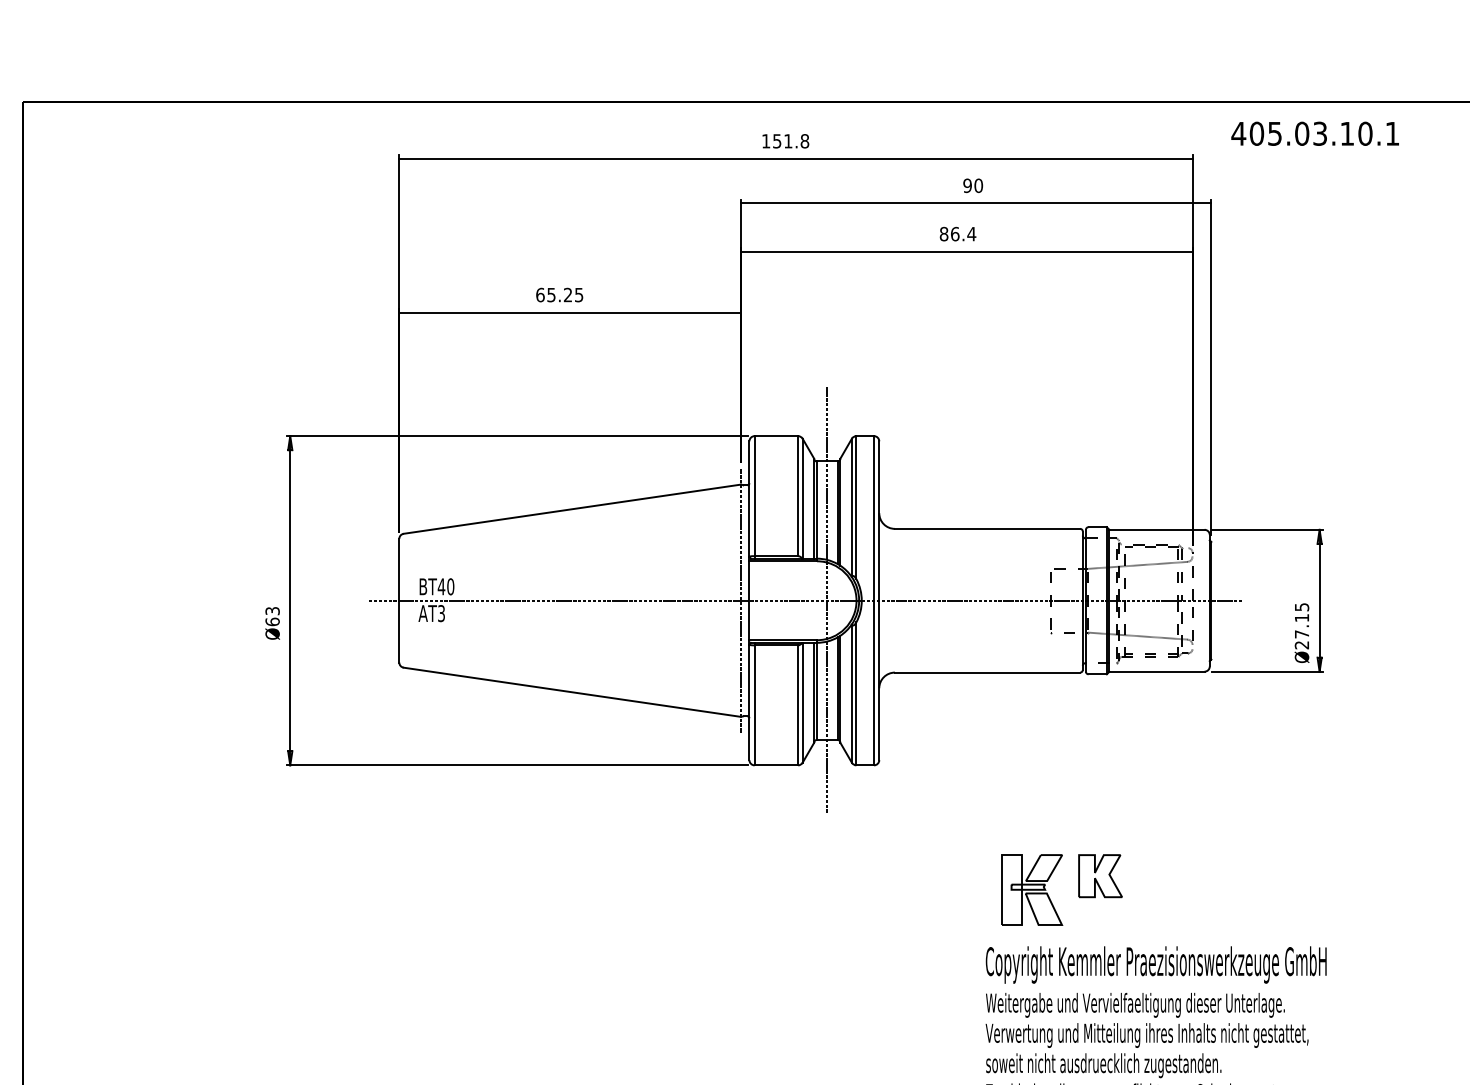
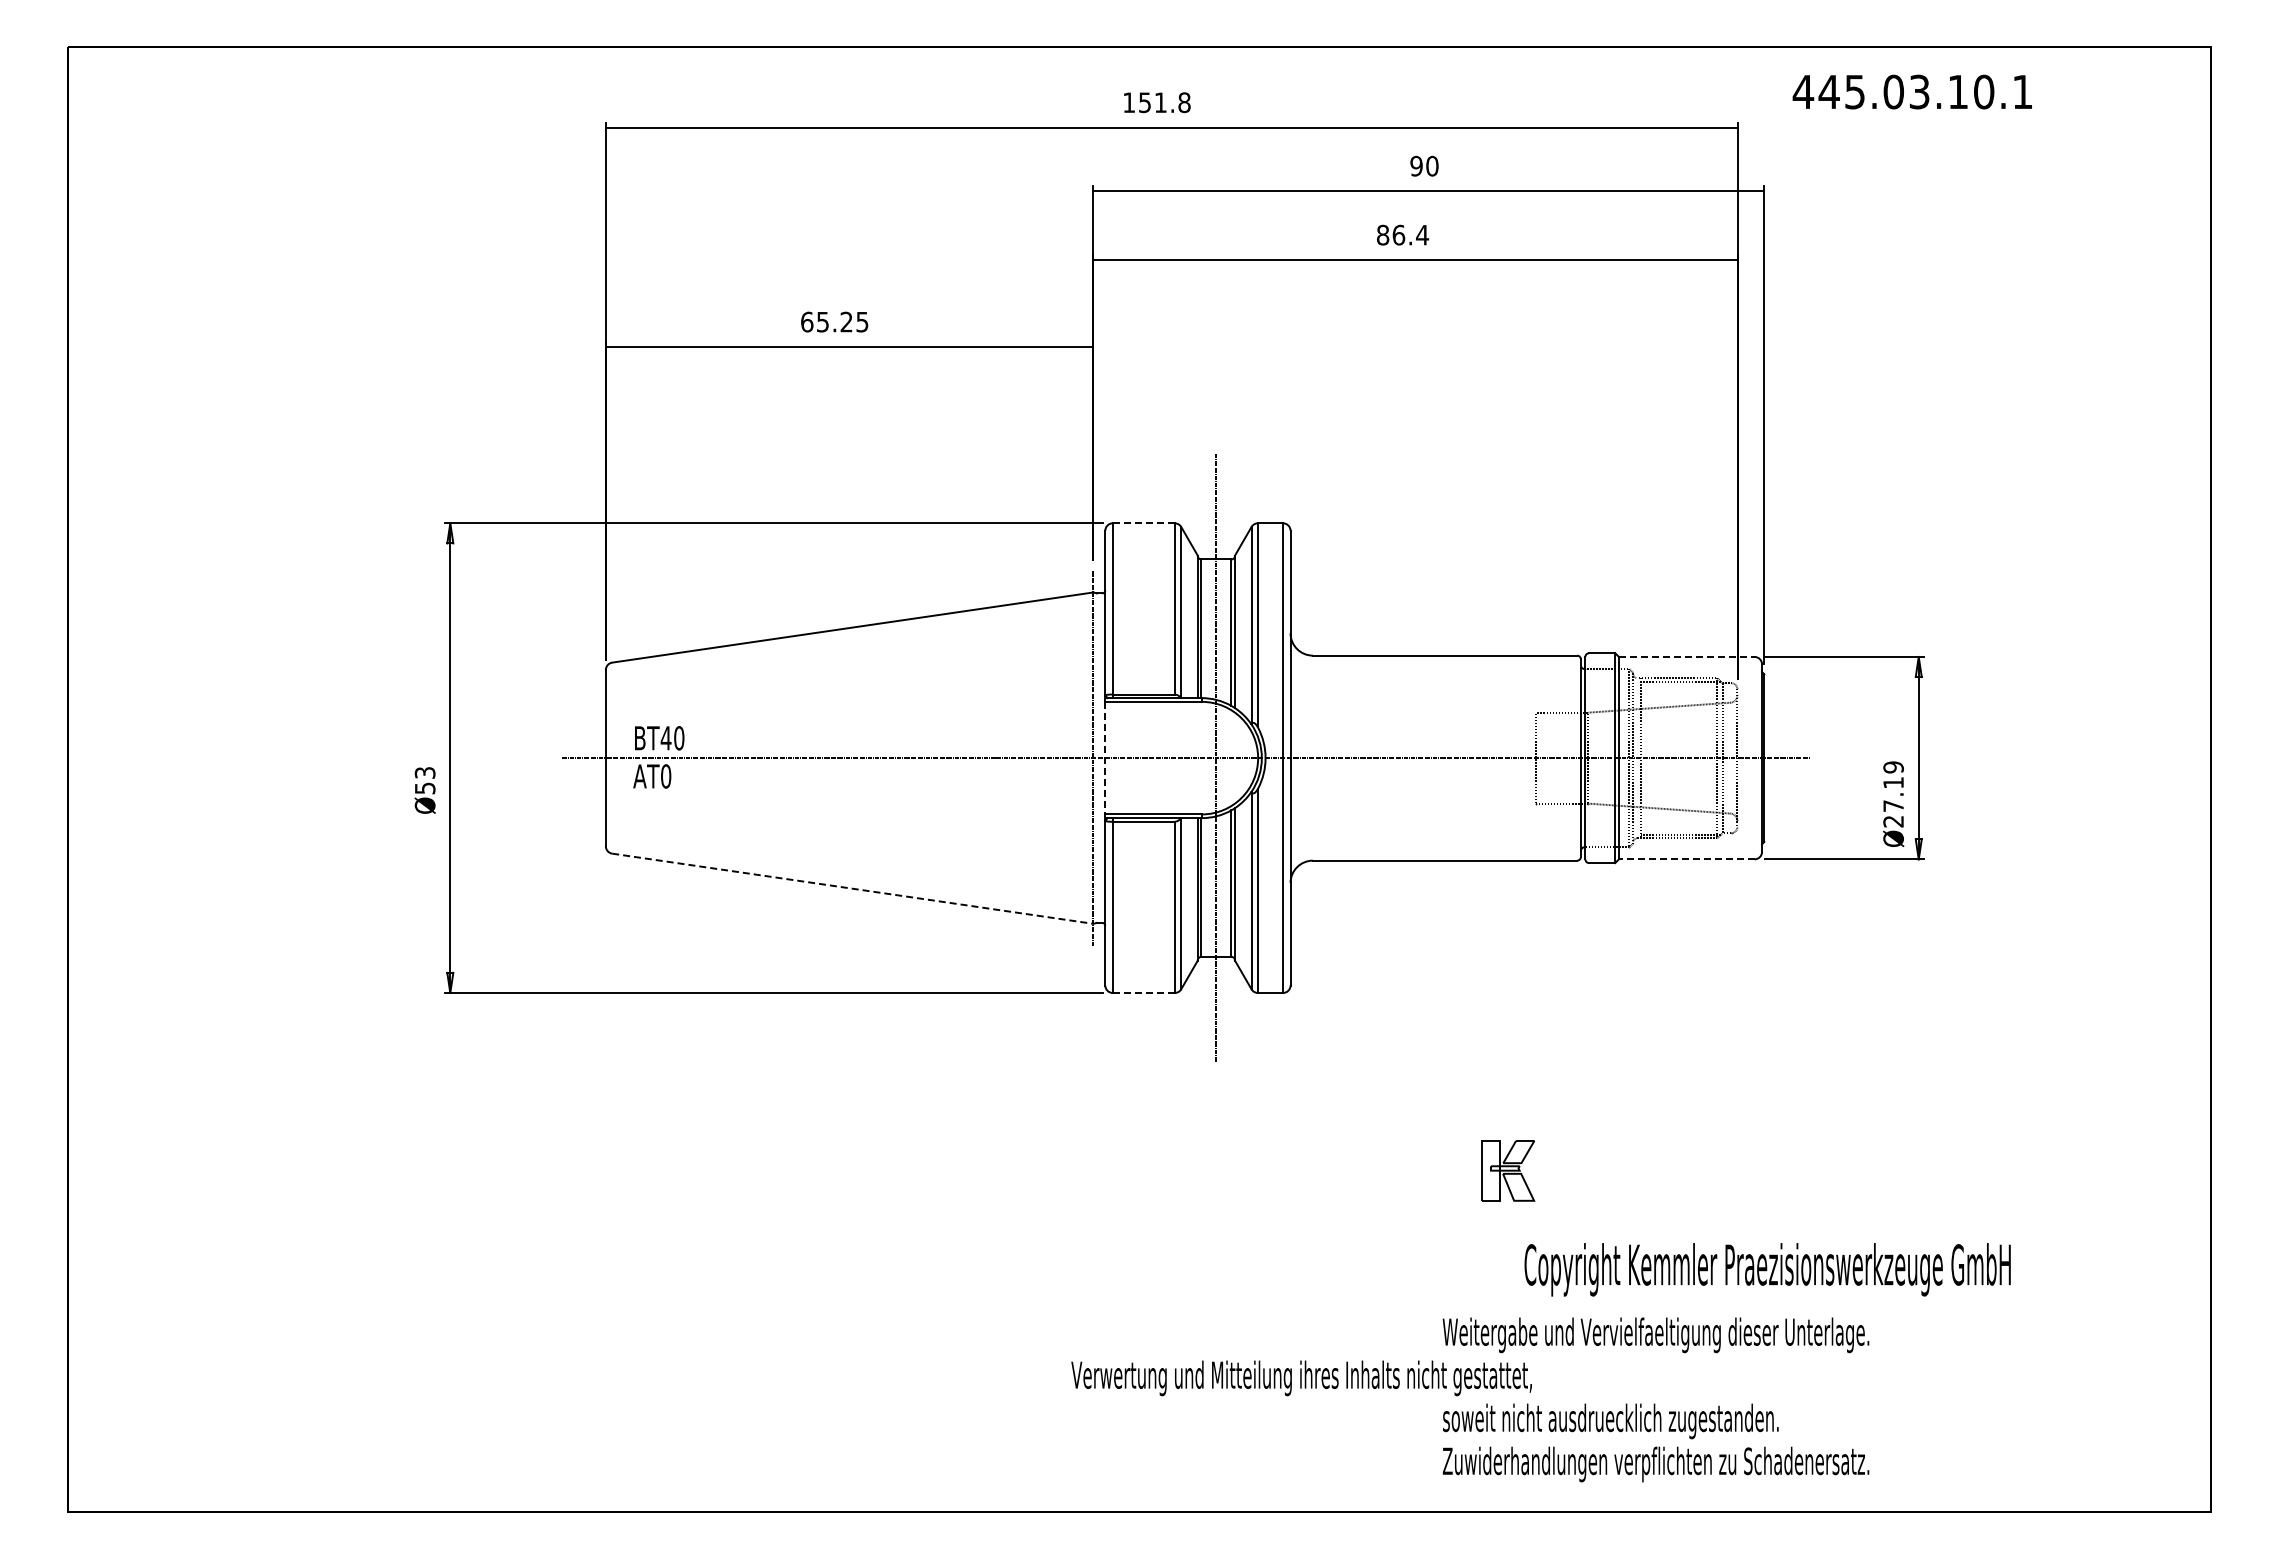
text: (1256, 133) -> (1828, 91), 405.03.10.1 -> 445.03.10.1
line: (776, 436) -> (1143, 523), solid -> dashed
line: (1156, 529) -> (1686, 656), solid -> dashed
line: (749, 600) -> (1105, 758), solid -> dashed
text: (1301, 607) -> (1893, 767), Ø27.15 -> Ø27.19
text: (441, 613) -> (666, 776), AT3 -> AT0
text: (272, 622) -> (424, 788), Ø63 -> Ø53
line: (1156, 671) -> (1686, 859), solid -> dashed
line: (572, 692) -> (853, 888), solid -> dashed
line: (776, 765) -> (1144, 992), solid -> dashed
part: (1100, 875) -> (1605, 1150), removed
part: (1032, 889) -> (1508, 1170), size x0.6
text: (1156, 964) -> (1767, 1269), moved
text: (1147, 1035) -> (1301, 1378), moved

